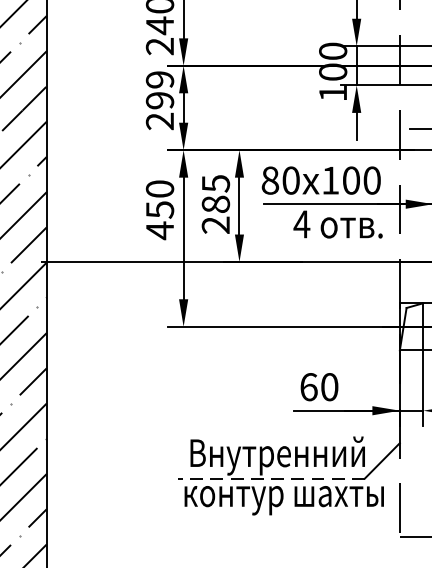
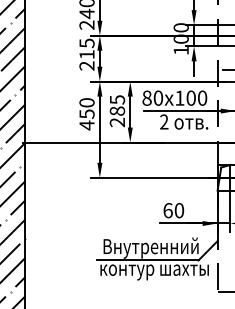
text: (159, 89) -> (86, 48), 299 -> 215
text: (300, 223) -> (163, 121), 4 -> 2
line: (271, 478) -> (147, 260), dashed -> solid

